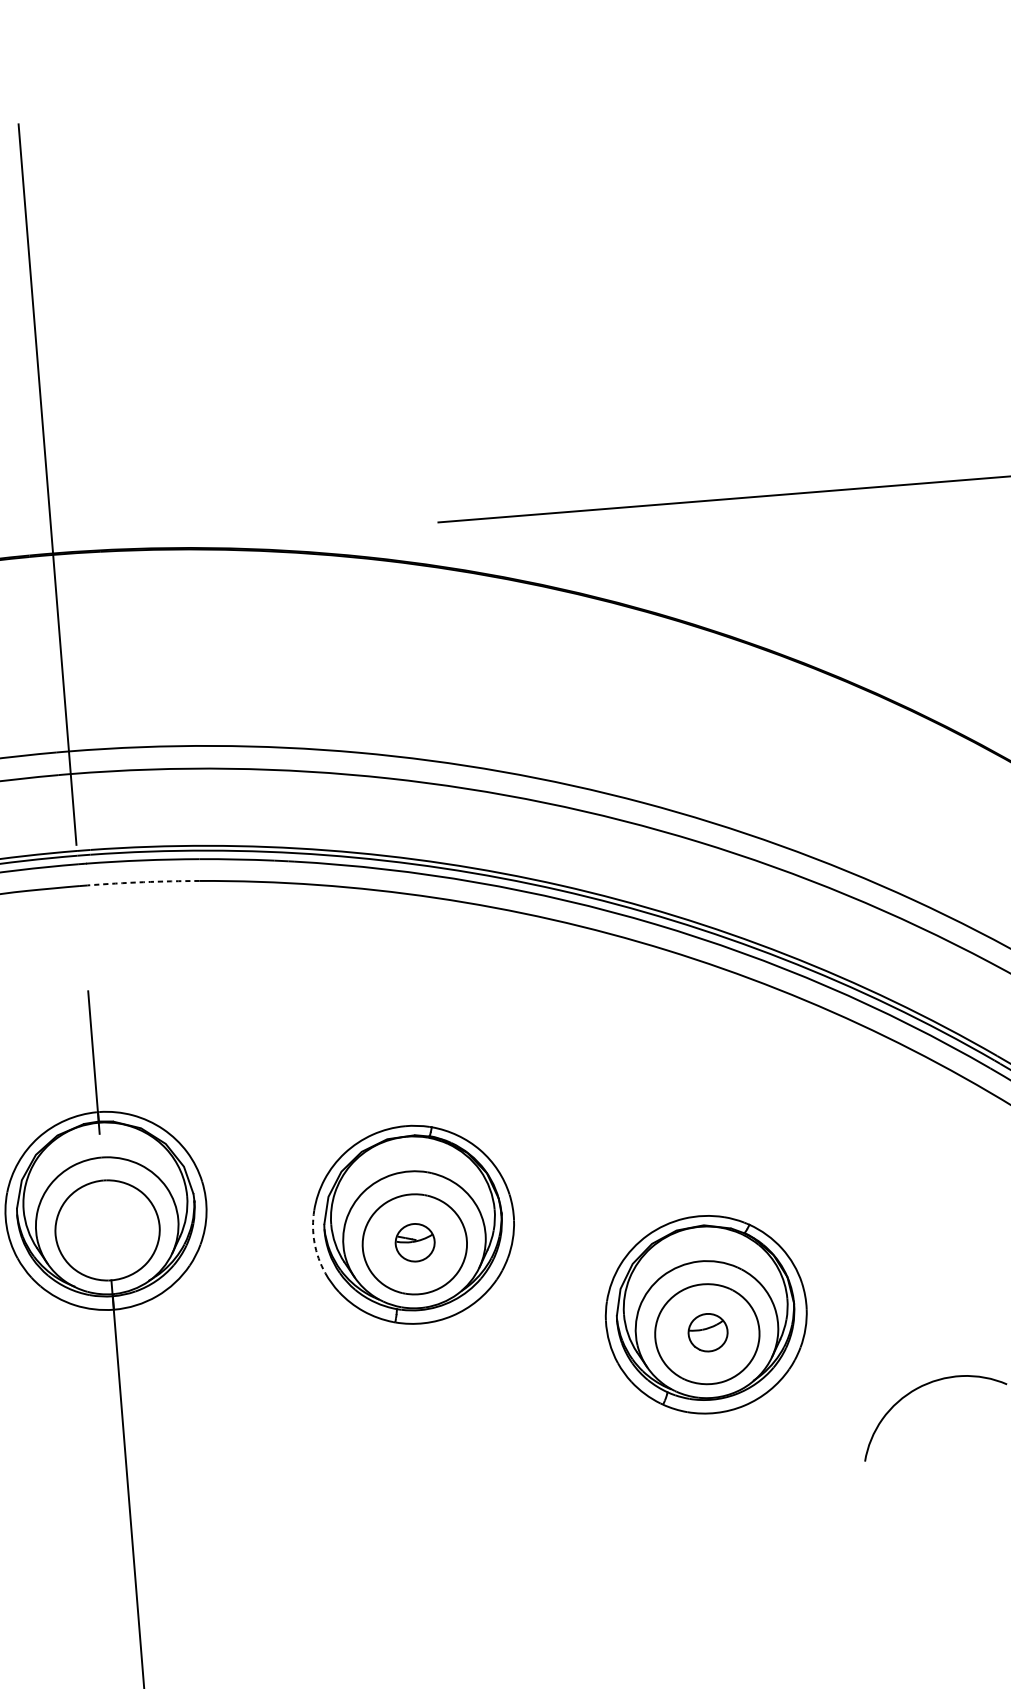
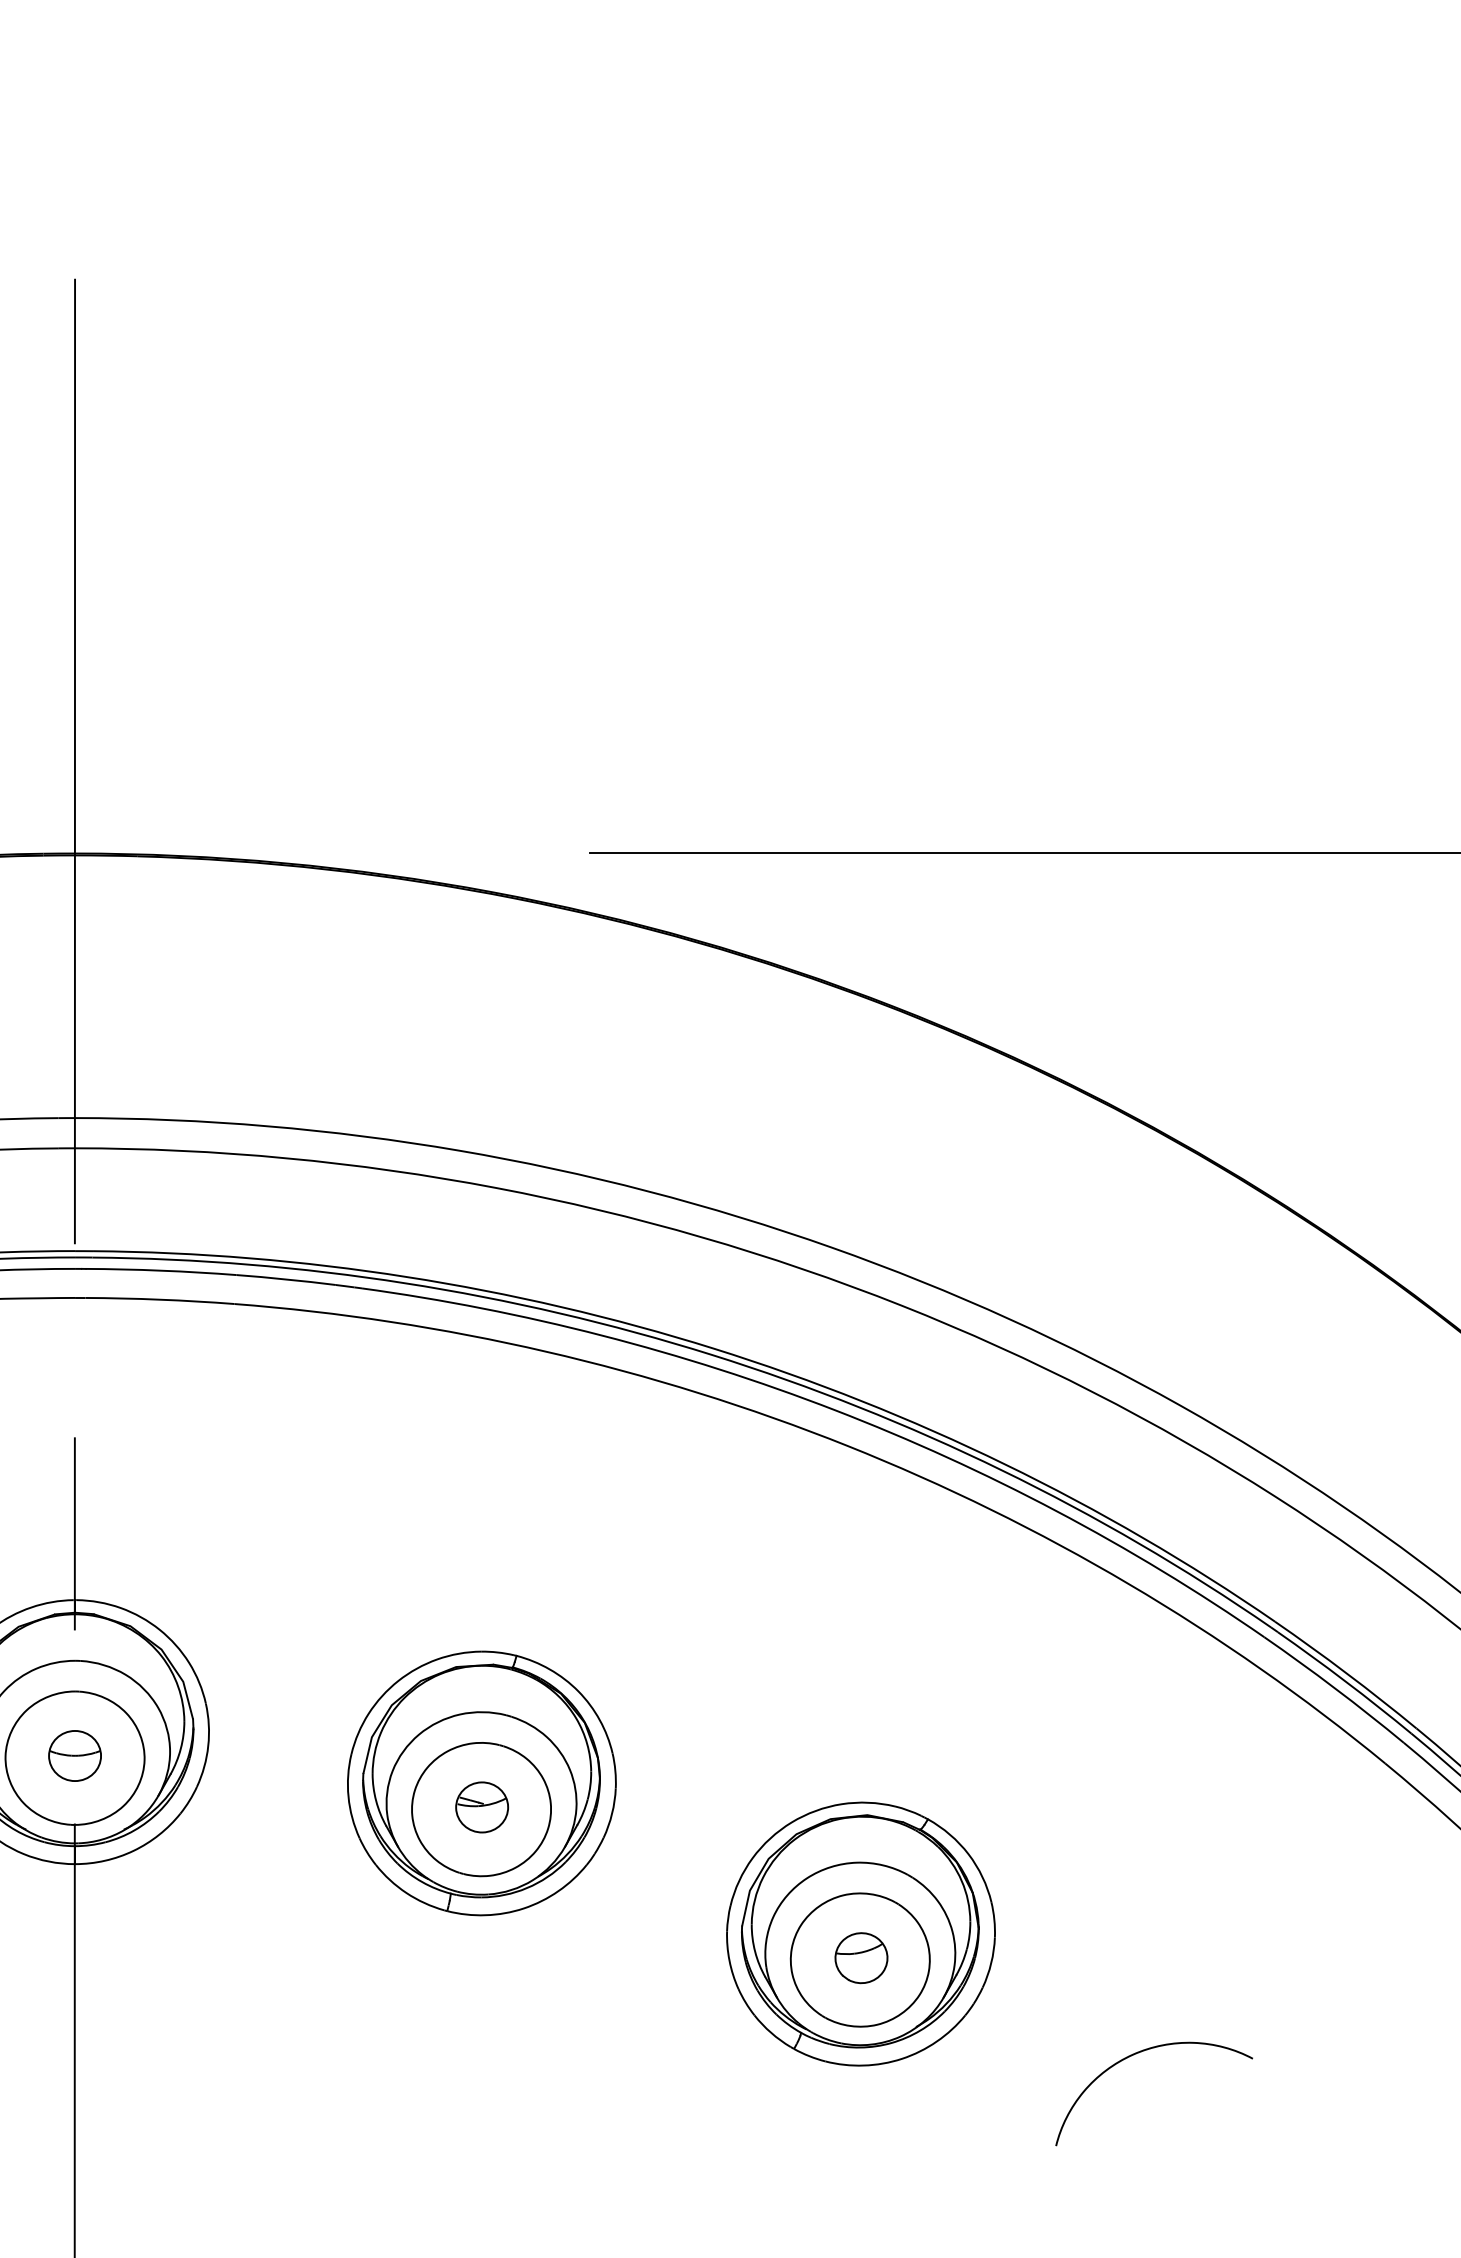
arc: (143, 882) -> (160, 1299), dashed -> solid
part: (107, 1228) -> (74, 1755), added
arc: (314, 1242) -> (348, 1796), dashed -> solid

